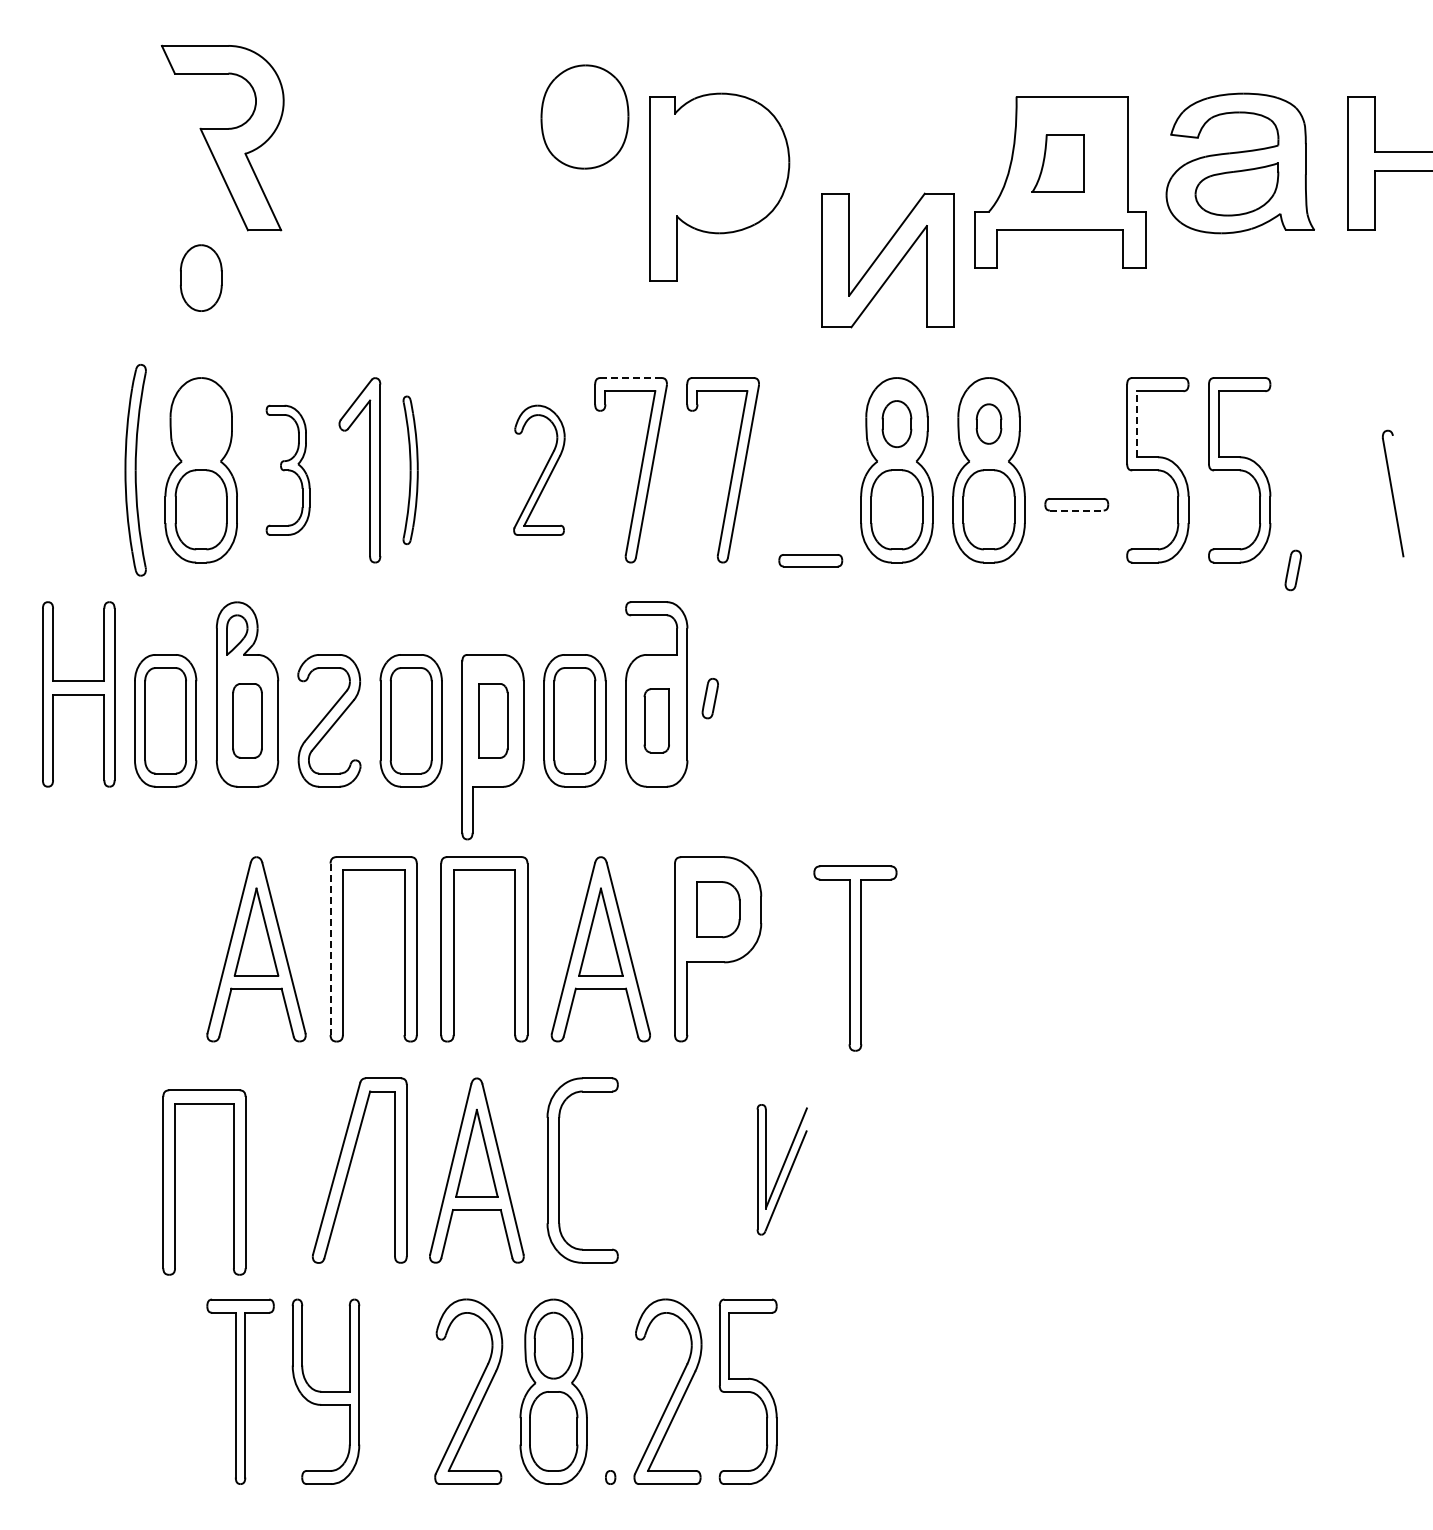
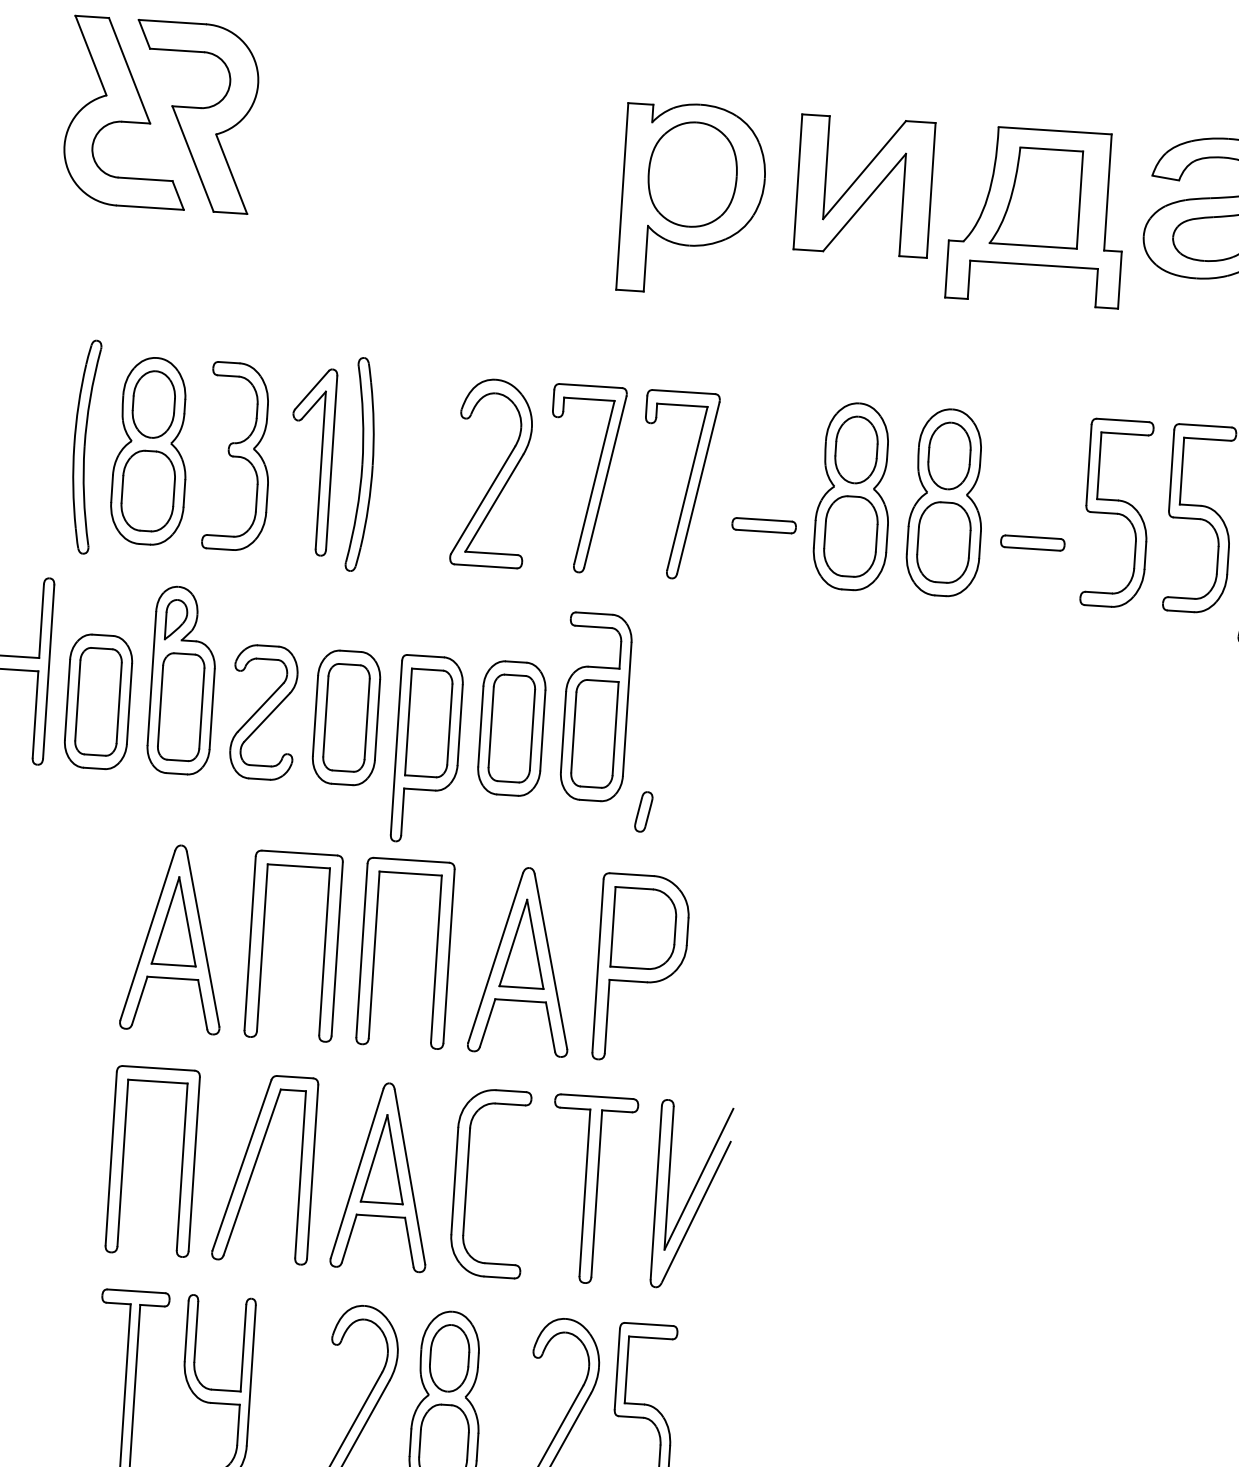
part: (584, 116) -> (692, 174), moved
part: (157, 137) -> (128, 112), added
part: (1057, 163) -> (1035, 197), size x1.67
part: (887, 260) -> (863, 186), moved
part: (201, 277) -> (154, 403), moved
line: (631, 378) -> (591, 386), dashed -> solid
part: (896, 423) -> (856, 449), size x1.43
part: (988, 423) -> (948, 455), size x1.67
line: (1137, 423) -> (1099, 465), dashed -> solid
part: (287, 470) -> (237, 457), size x1.43
part: (410, 470) -> (362, 465), size x1.43
part: (539, 470) -> (492, 473), size x1.43
line: (1076, 510) -> (1032, 548), dashed -> solid
part: (810, 560) -> (763, 525), moved
part: (709, 698) -> (642, 811), moved
part: (247, 720) -> (181, 706), size x1.43
part: (493, 720) -> (429, 722), size x1.43
part: (656, 720) -> (594, 733), size x1.67
part: (717, 909) -> (643, 928), size x1.43
line: (330, 949) -> (250, 943), dashed -> solid
part: (855, 958) -> (591, 1189), moved
part: (782, 1169) -> (692, 1195), size x1.43
part: (175, 1182) -> (123, 1159), moved

